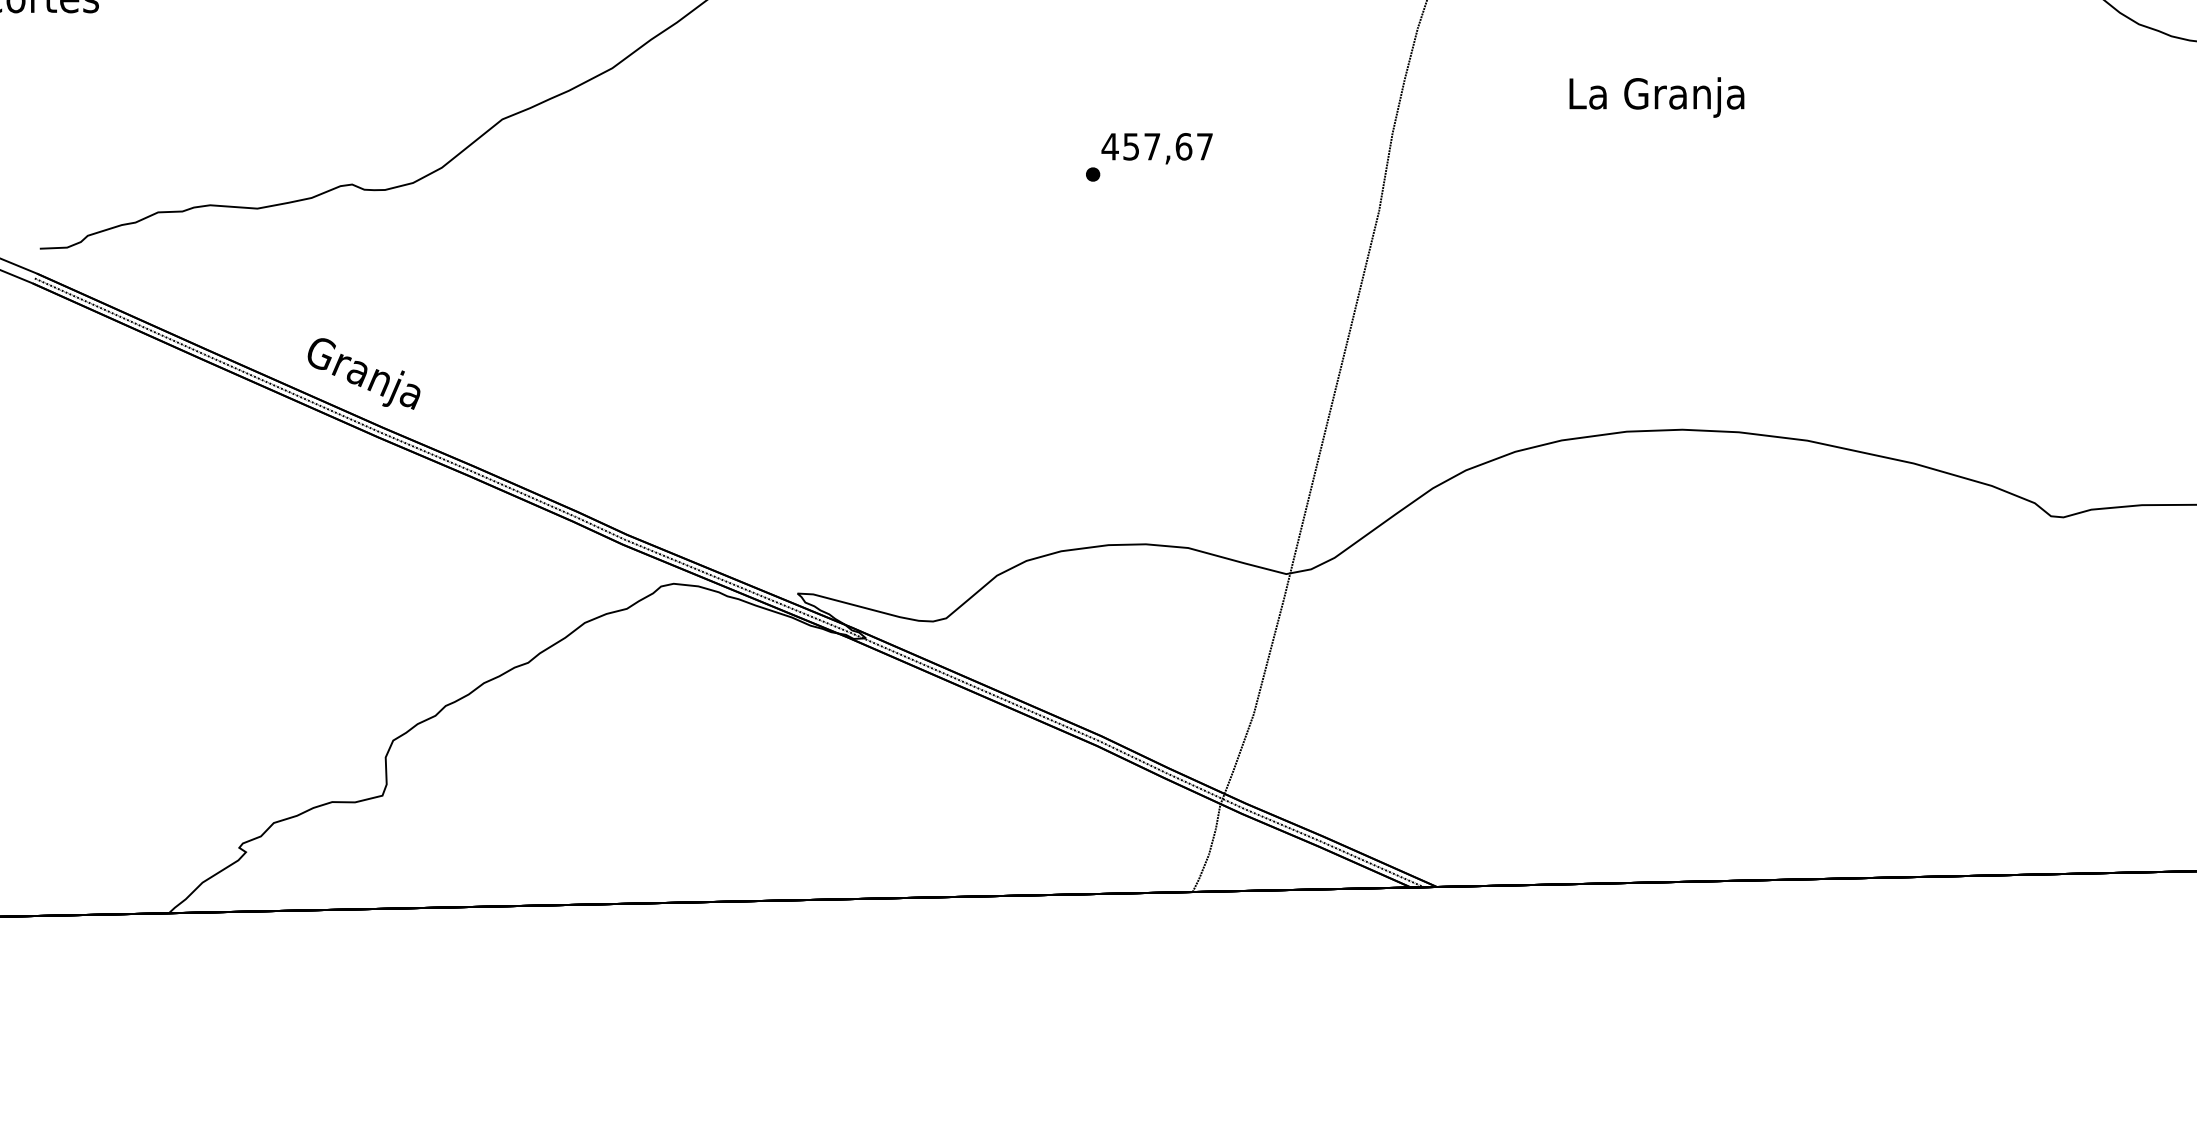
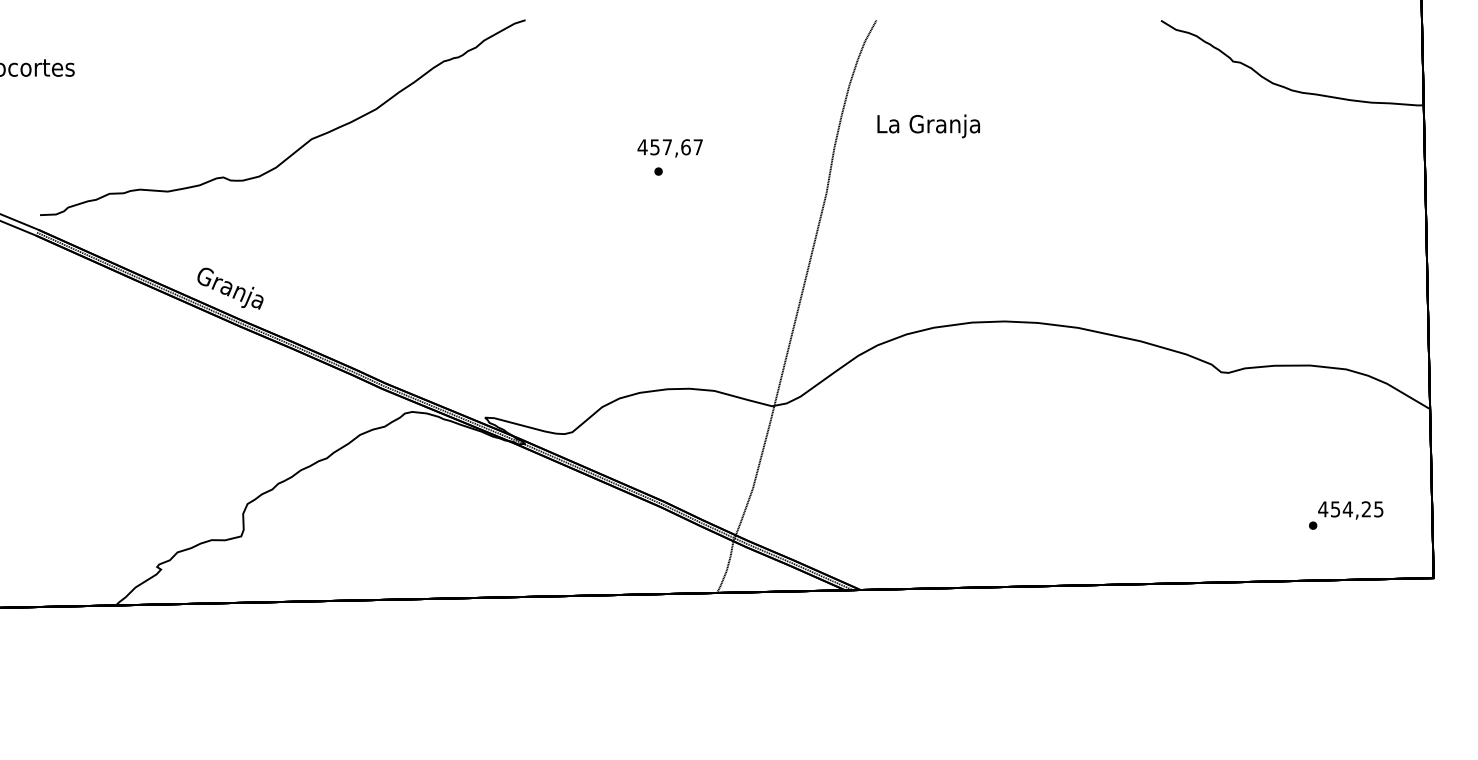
text: (1656, 97) -> (928, 126), moved
text: (1155, 148) -> (669, 148), moved

